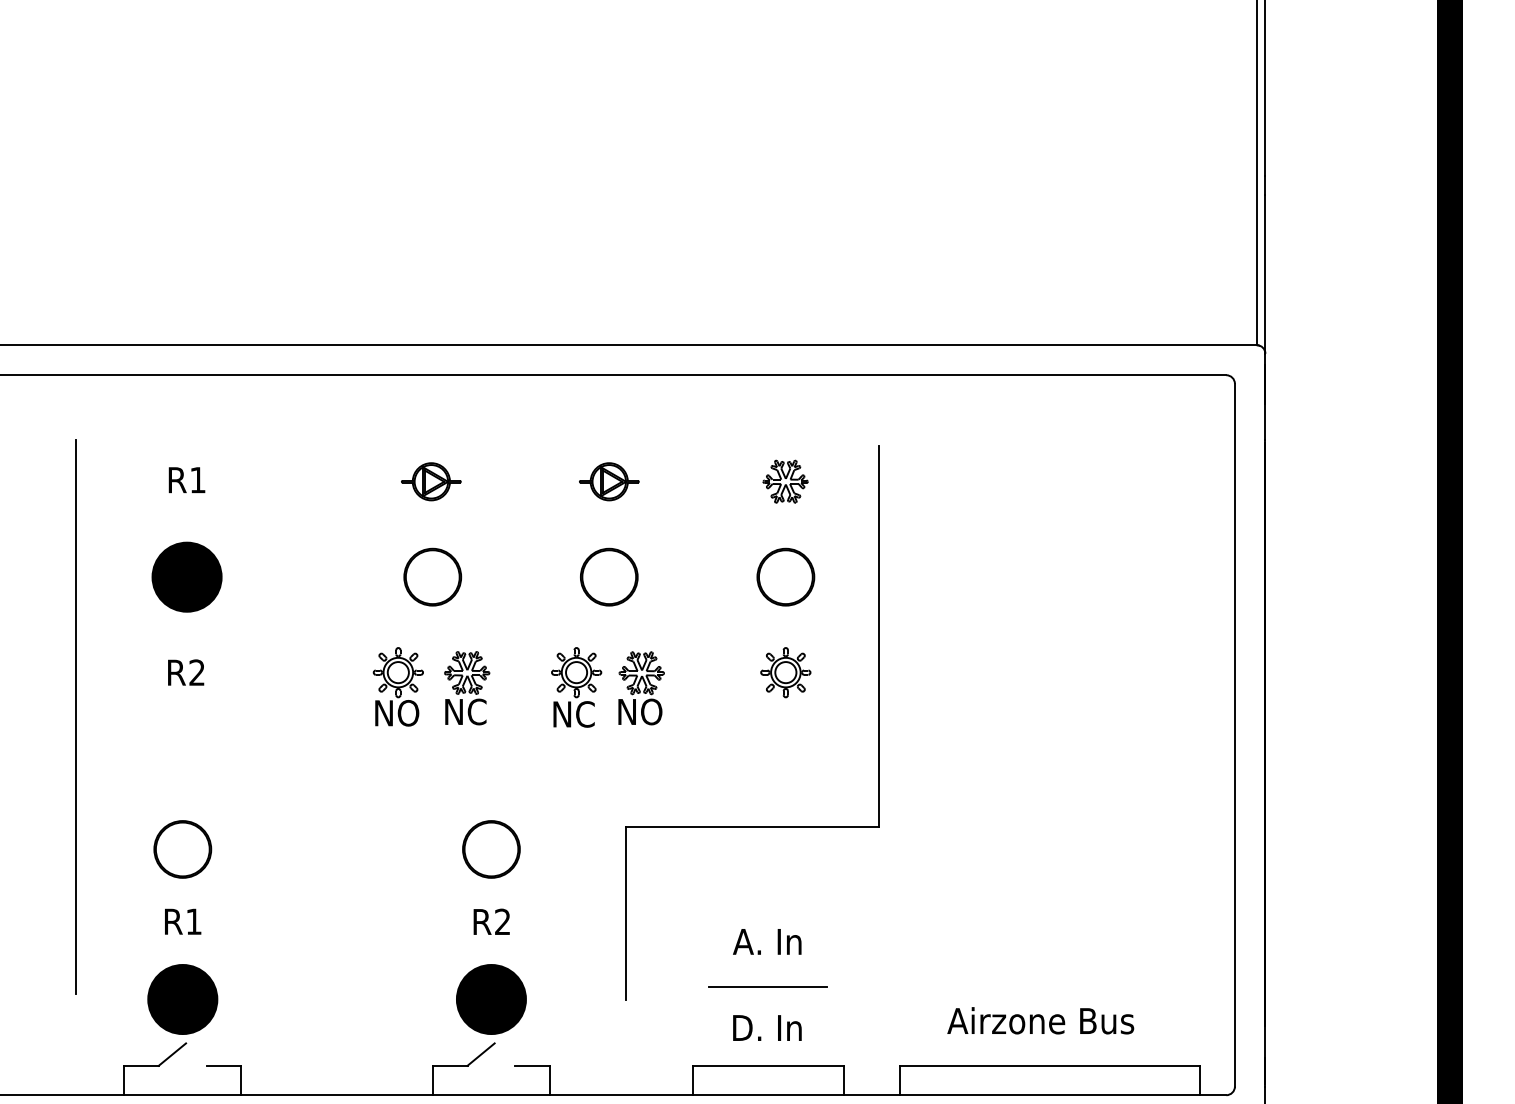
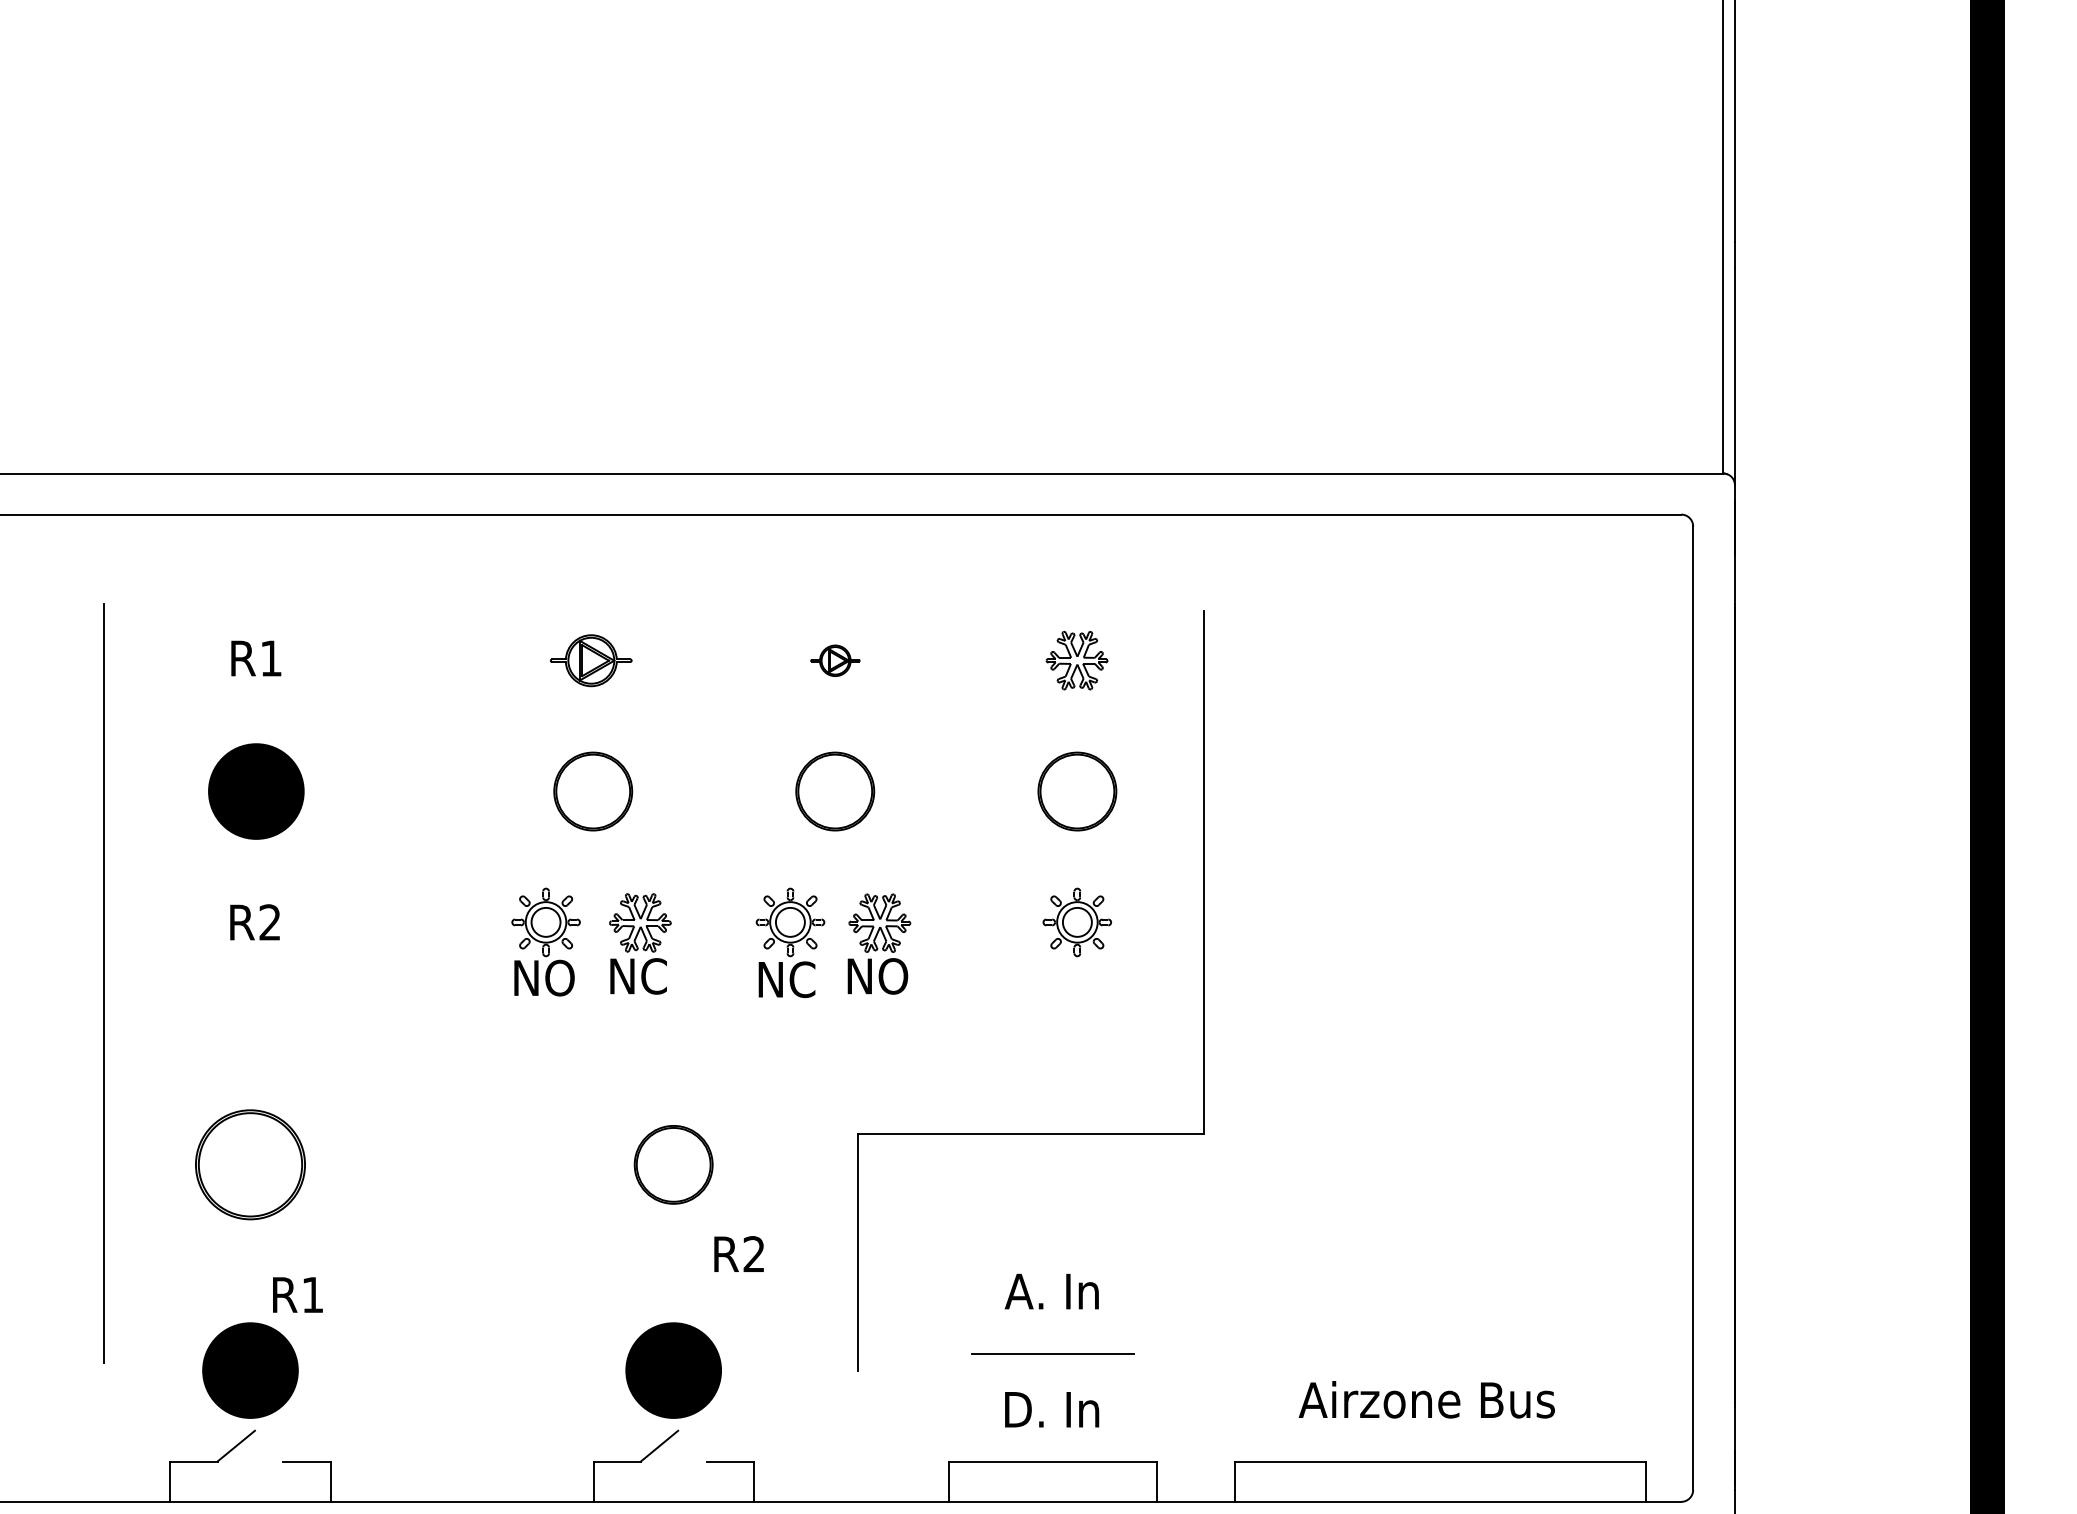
part: (609, 481) -> (835, 660), size x0.6
part: (182, 849) -> (250, 1164), size x1.4
text: (182, 921) -> (297, 1294), moved
text: (491, 921) -> (738, 1253), moved

